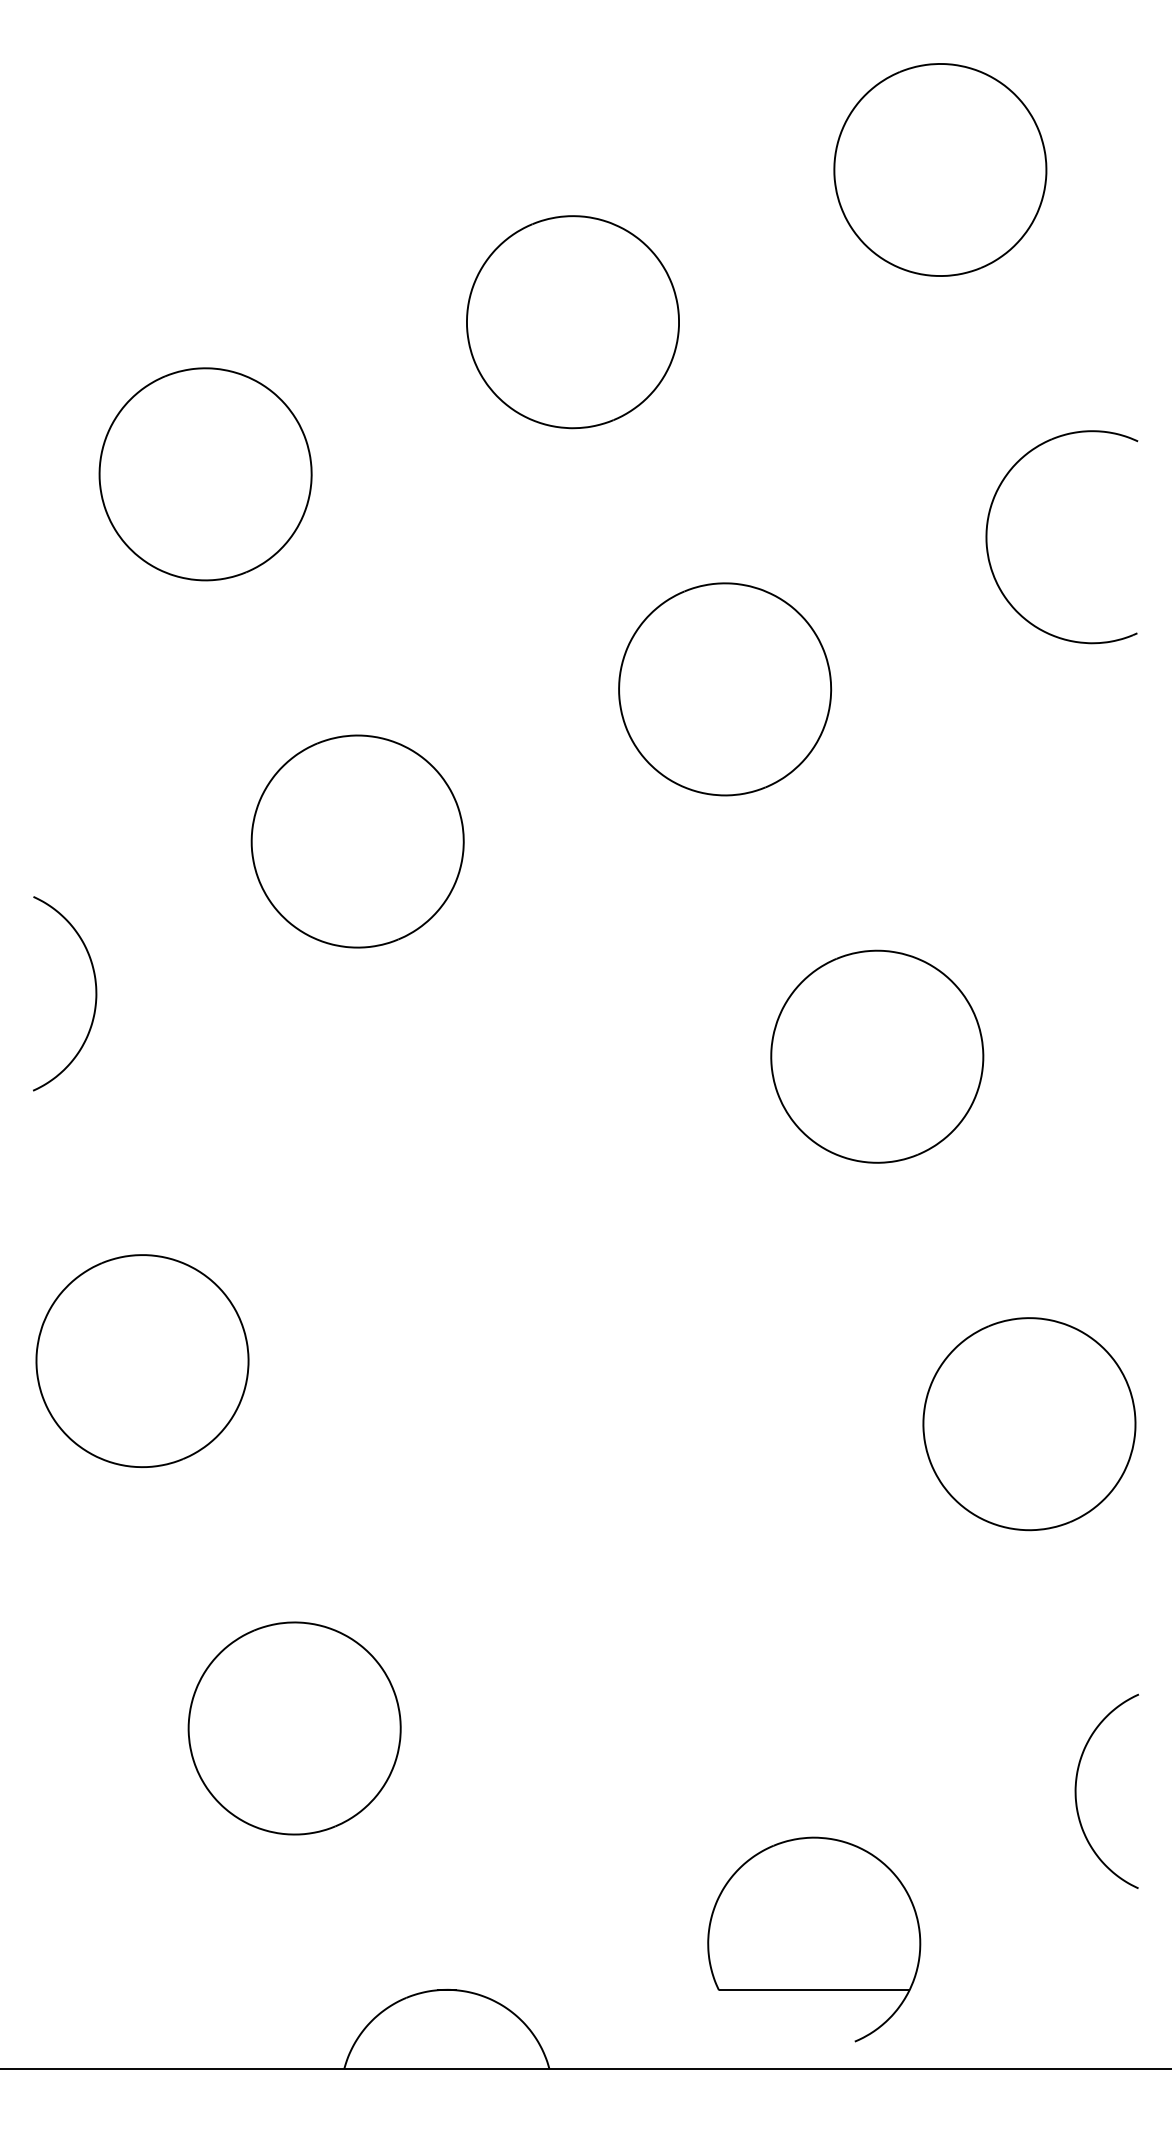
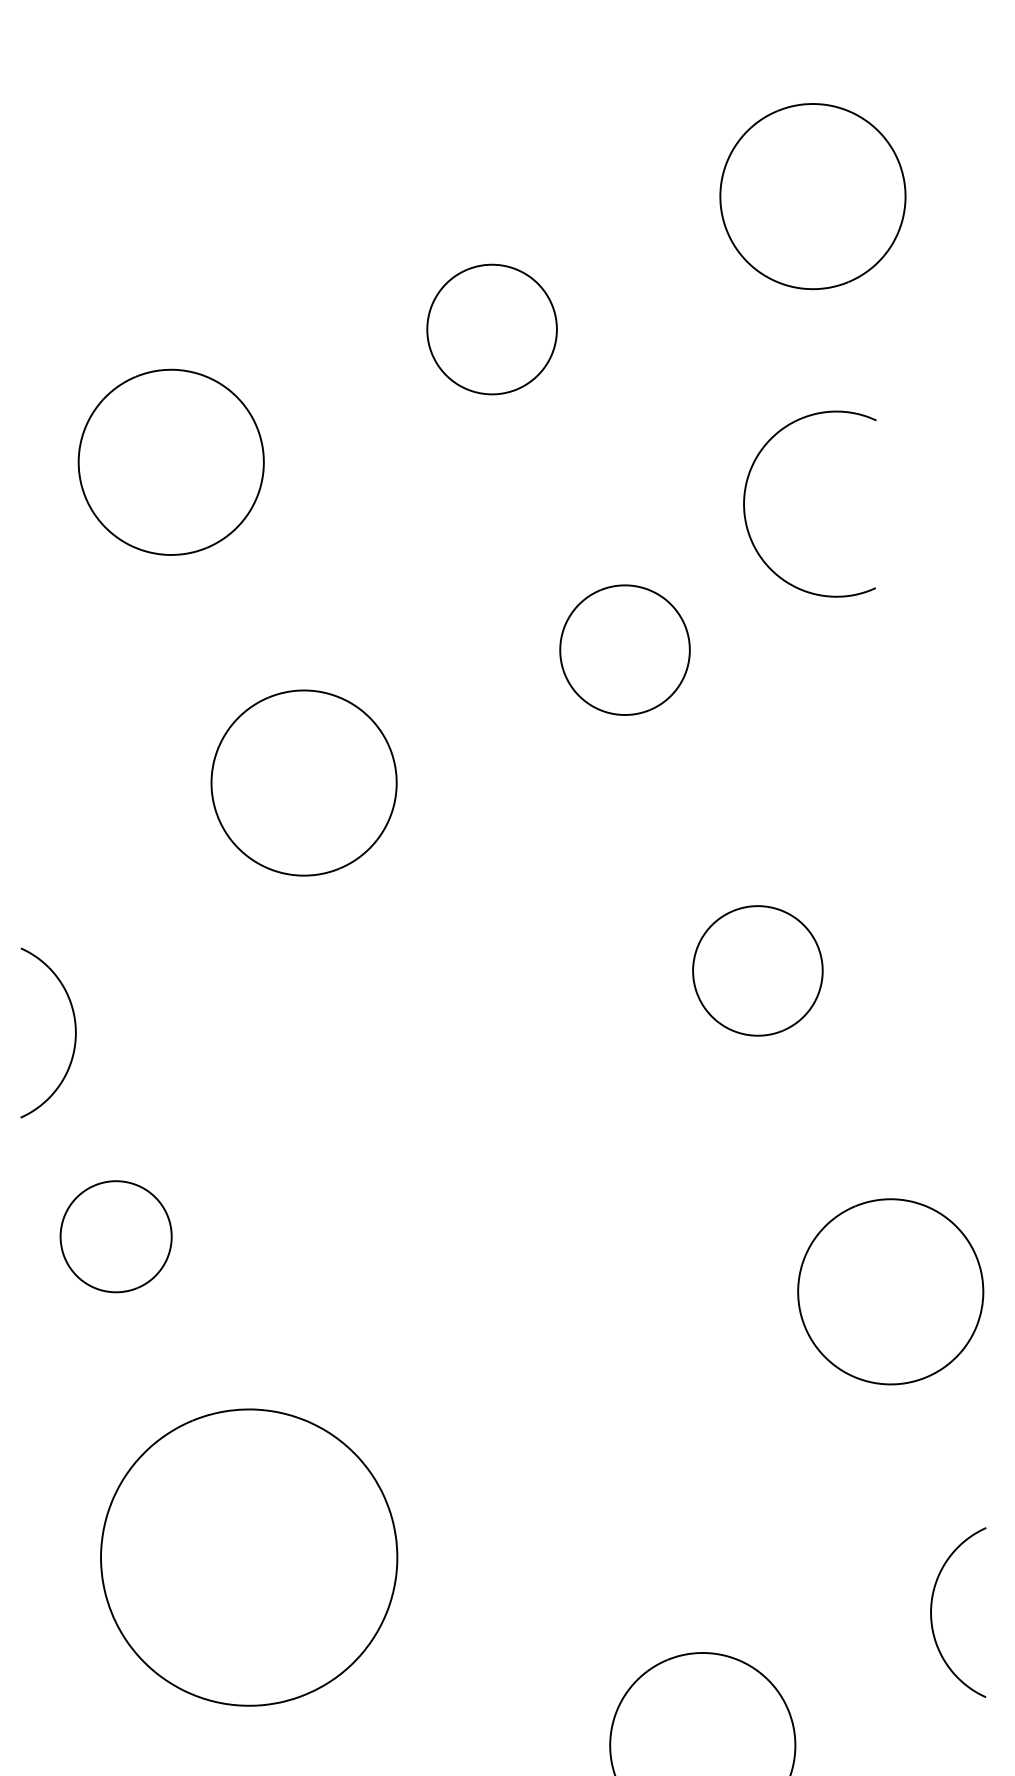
part: (572, 322) -> (491, 329), size x0.7
part: (988, 549) -> (745, 514), moved
part: (725, 689) -> (625, 650), size x0.7
curve: (95, 993) -> (75, 1032), moved
part: (877, 1056) -> (758, 970), size x0.7
part: (142, 1360) -> (116, 1236), size x0.6
part: (294, 1728) -> (248, 1557), size x1.6

